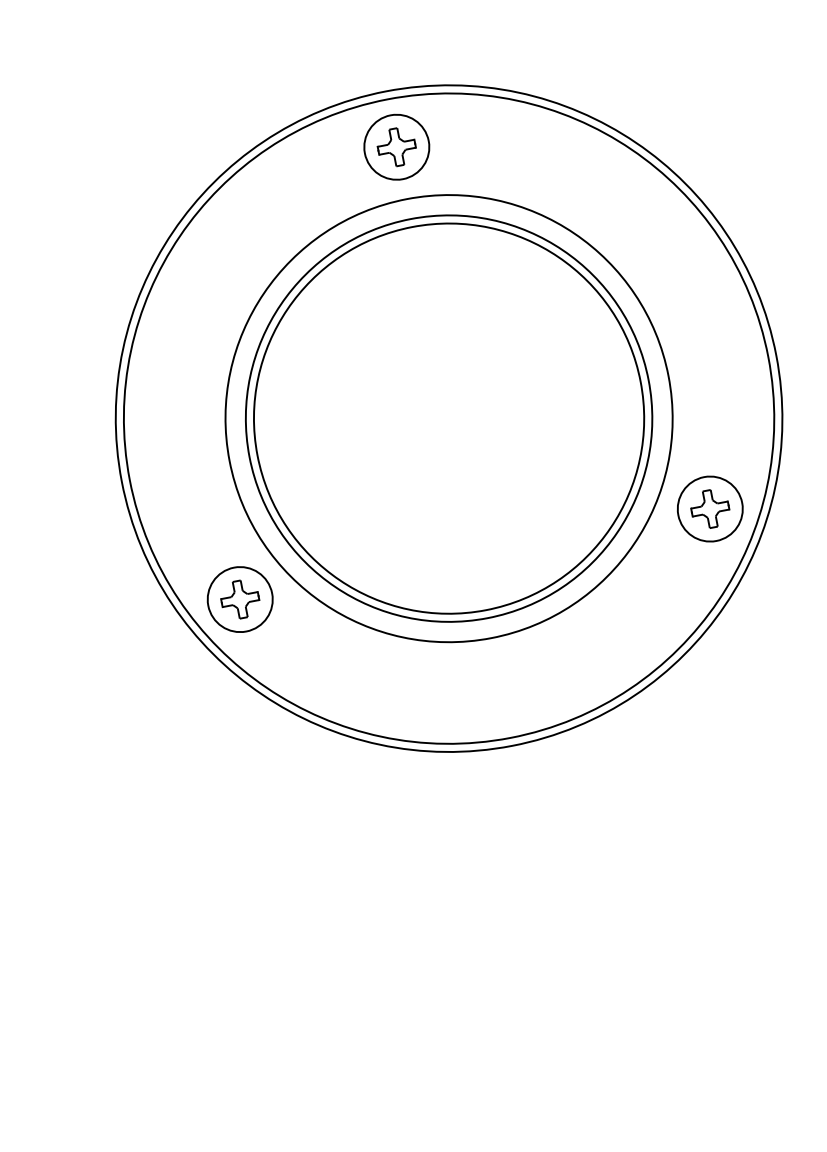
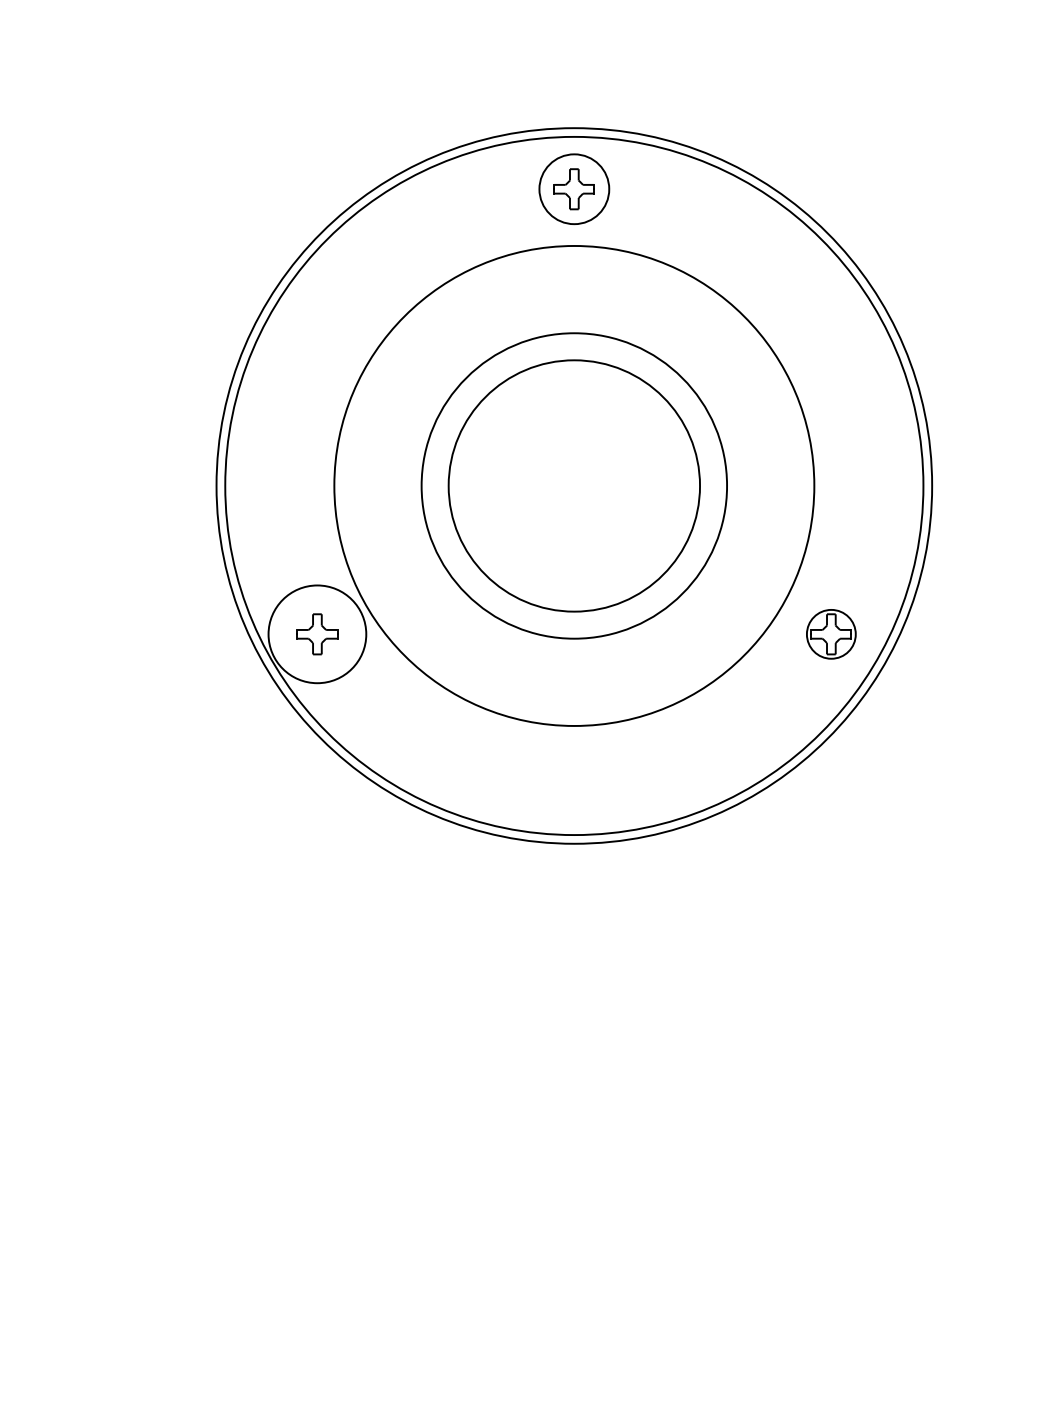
circle: (448, 418) -> (573, 485), size x0.6
circle: (449, 418) -> (574, 485), size x0.7
circle: (710, 509) -> (831, 634), size x0.7
circle: (240, 599) -> (317, 634), size x1.4

